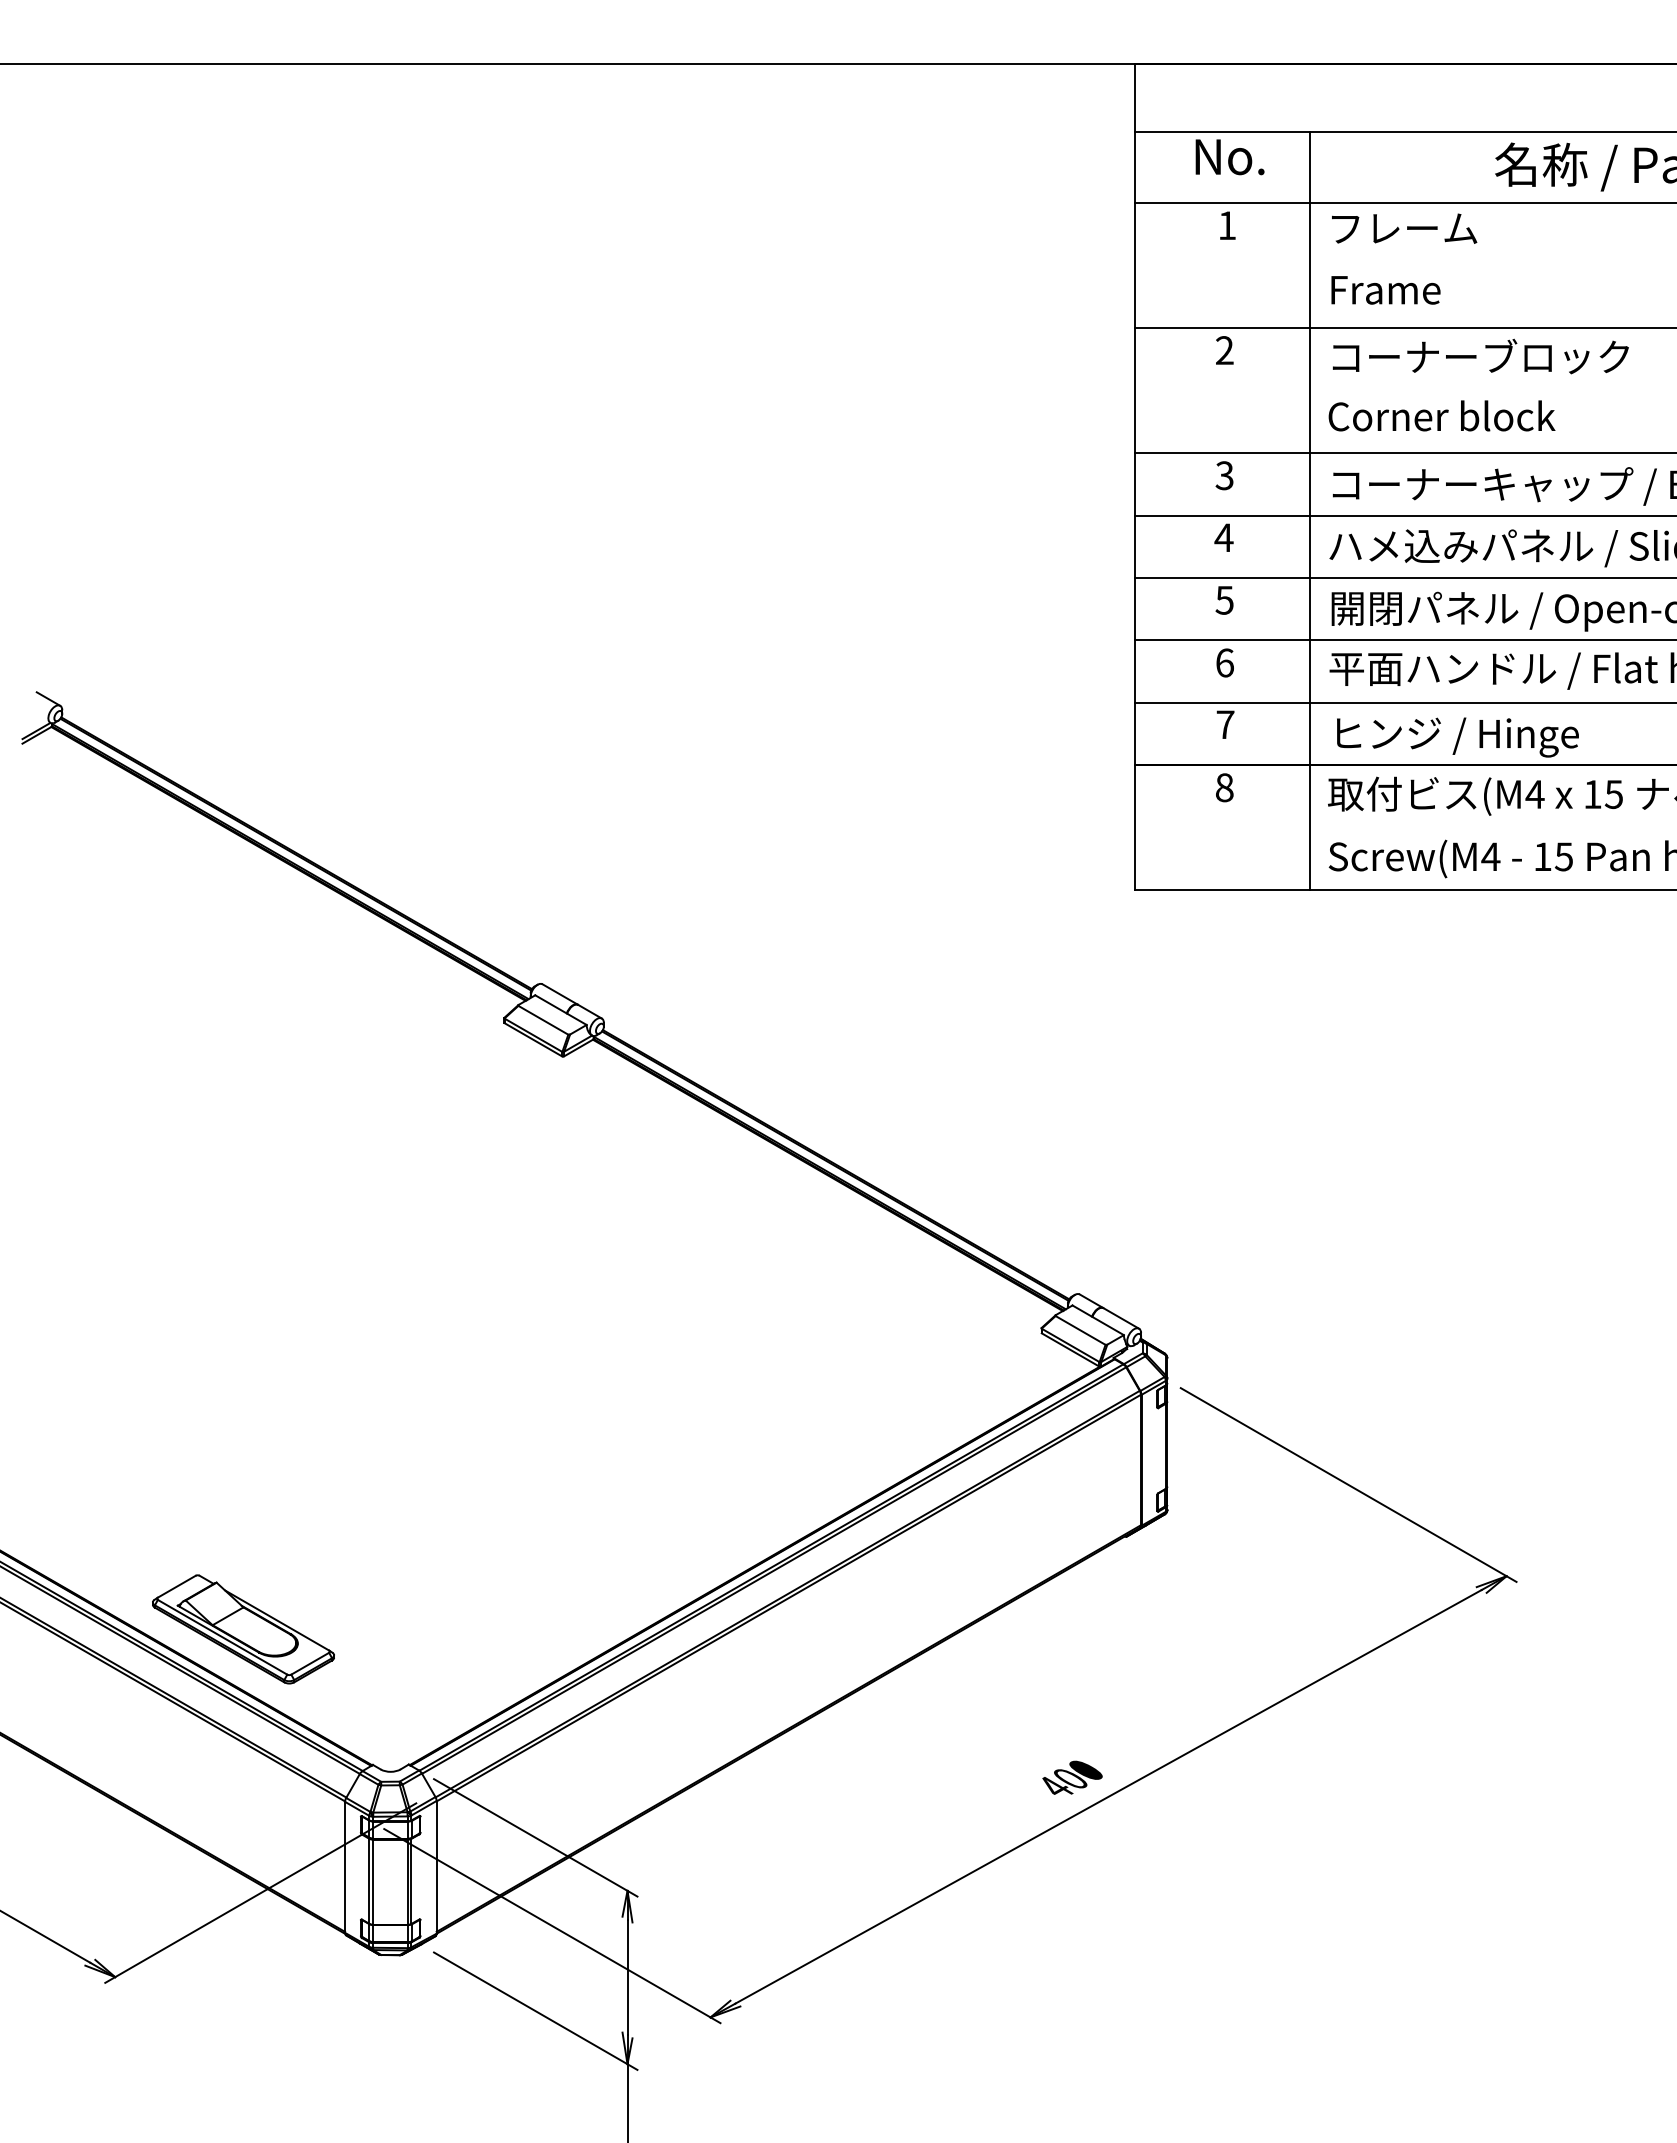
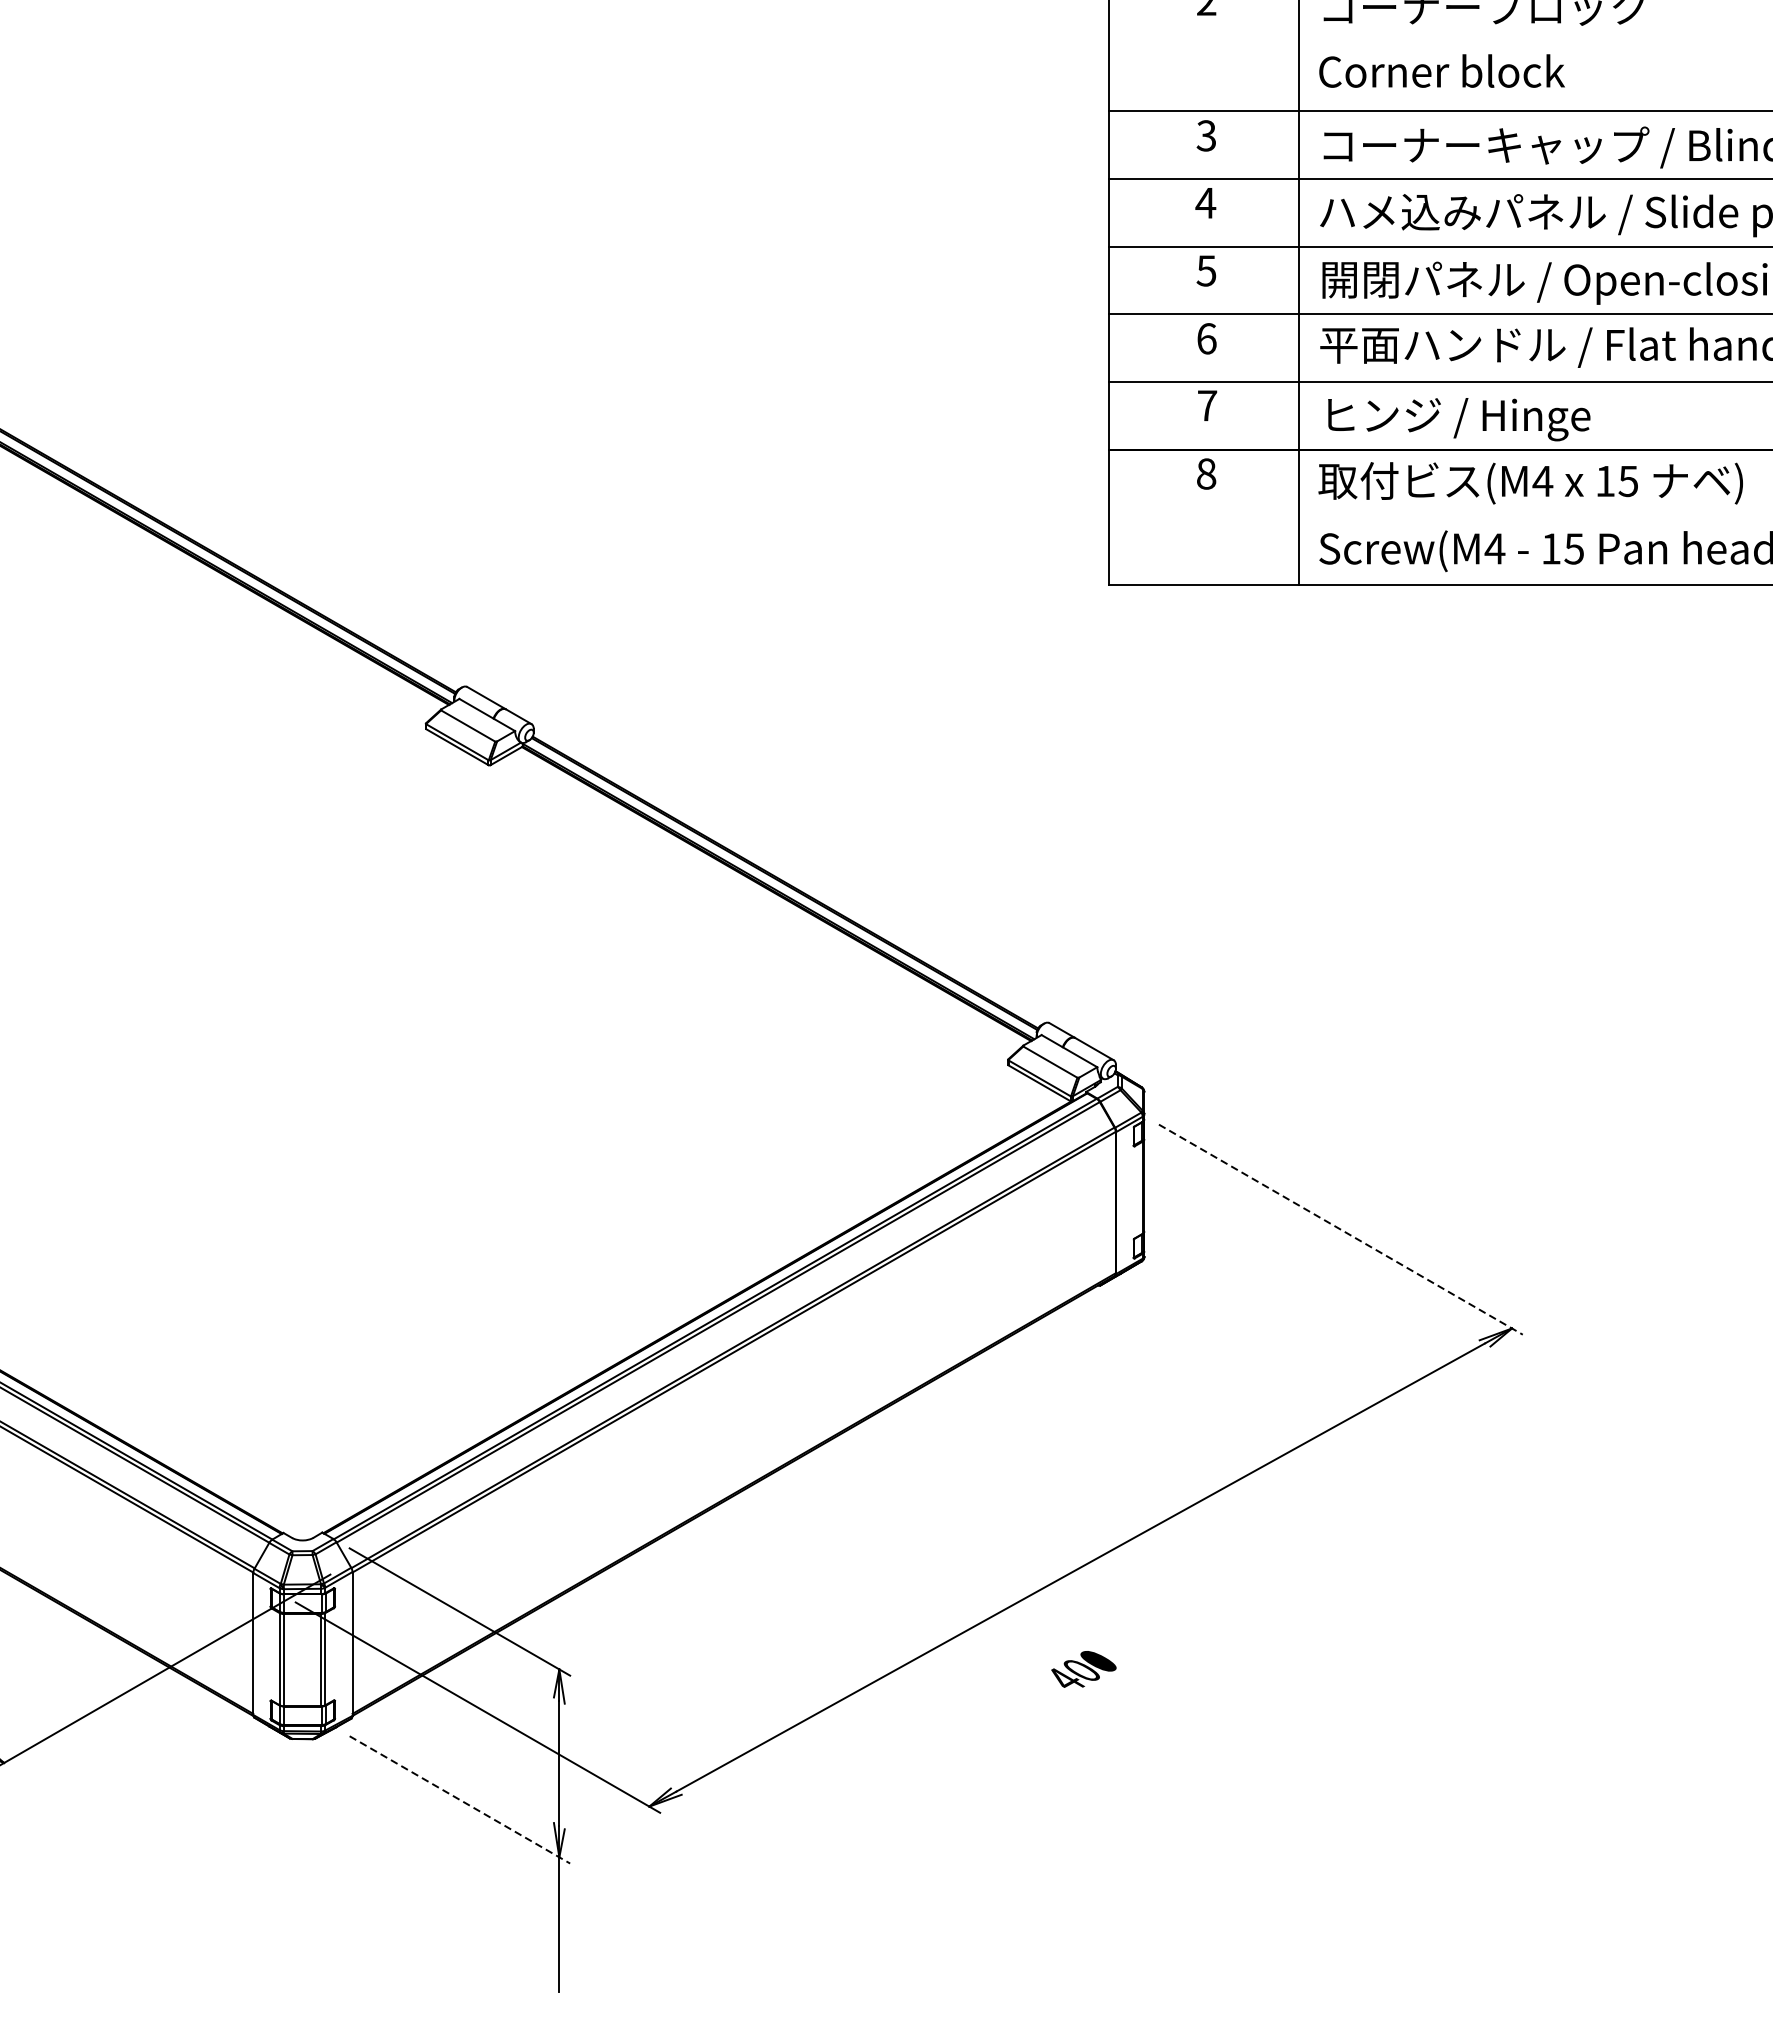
line: (1348, 1485) -> (1340, 1230), solid -> dashed
part: (243, 1629) -> (143, 1386), removed
text: (1072, 1777) -> (1083, 1669), moved
line: (536, 2011) -> (460, 1800), solid -> dashed

